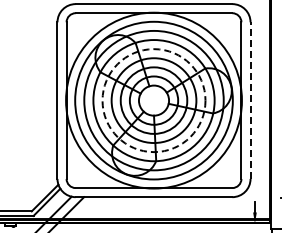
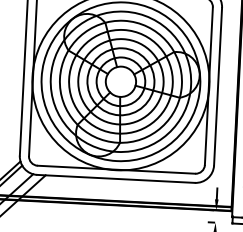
circle: (153, 100) -> (120, 81), dashed -> solid
line: (250, 100) -> (218, 86), dashed -> solid

